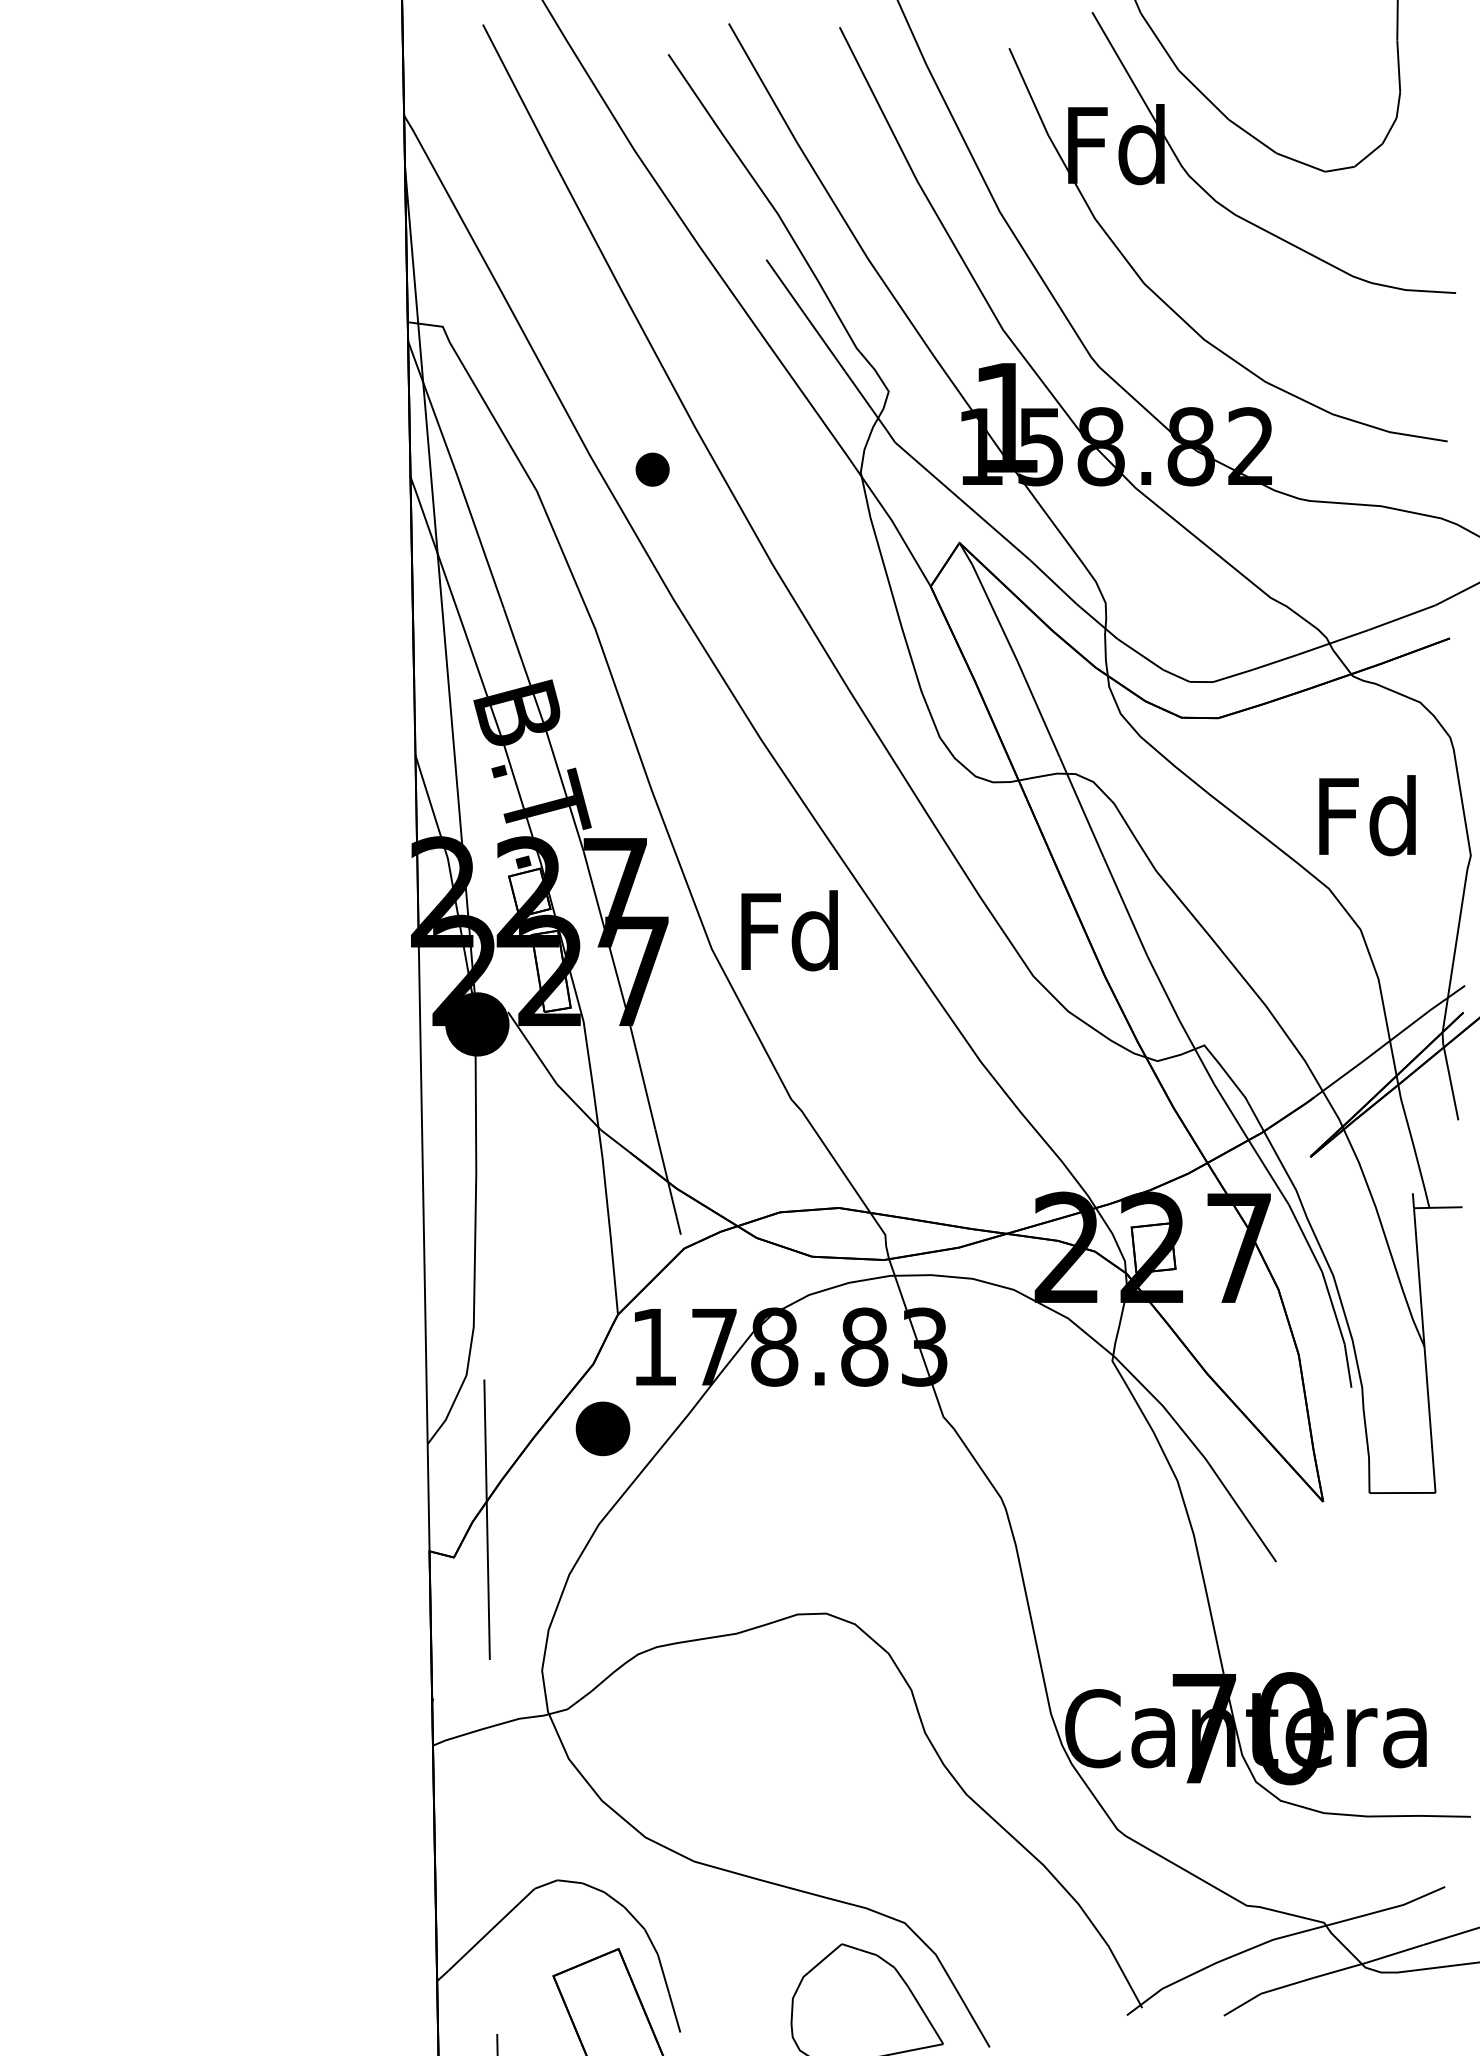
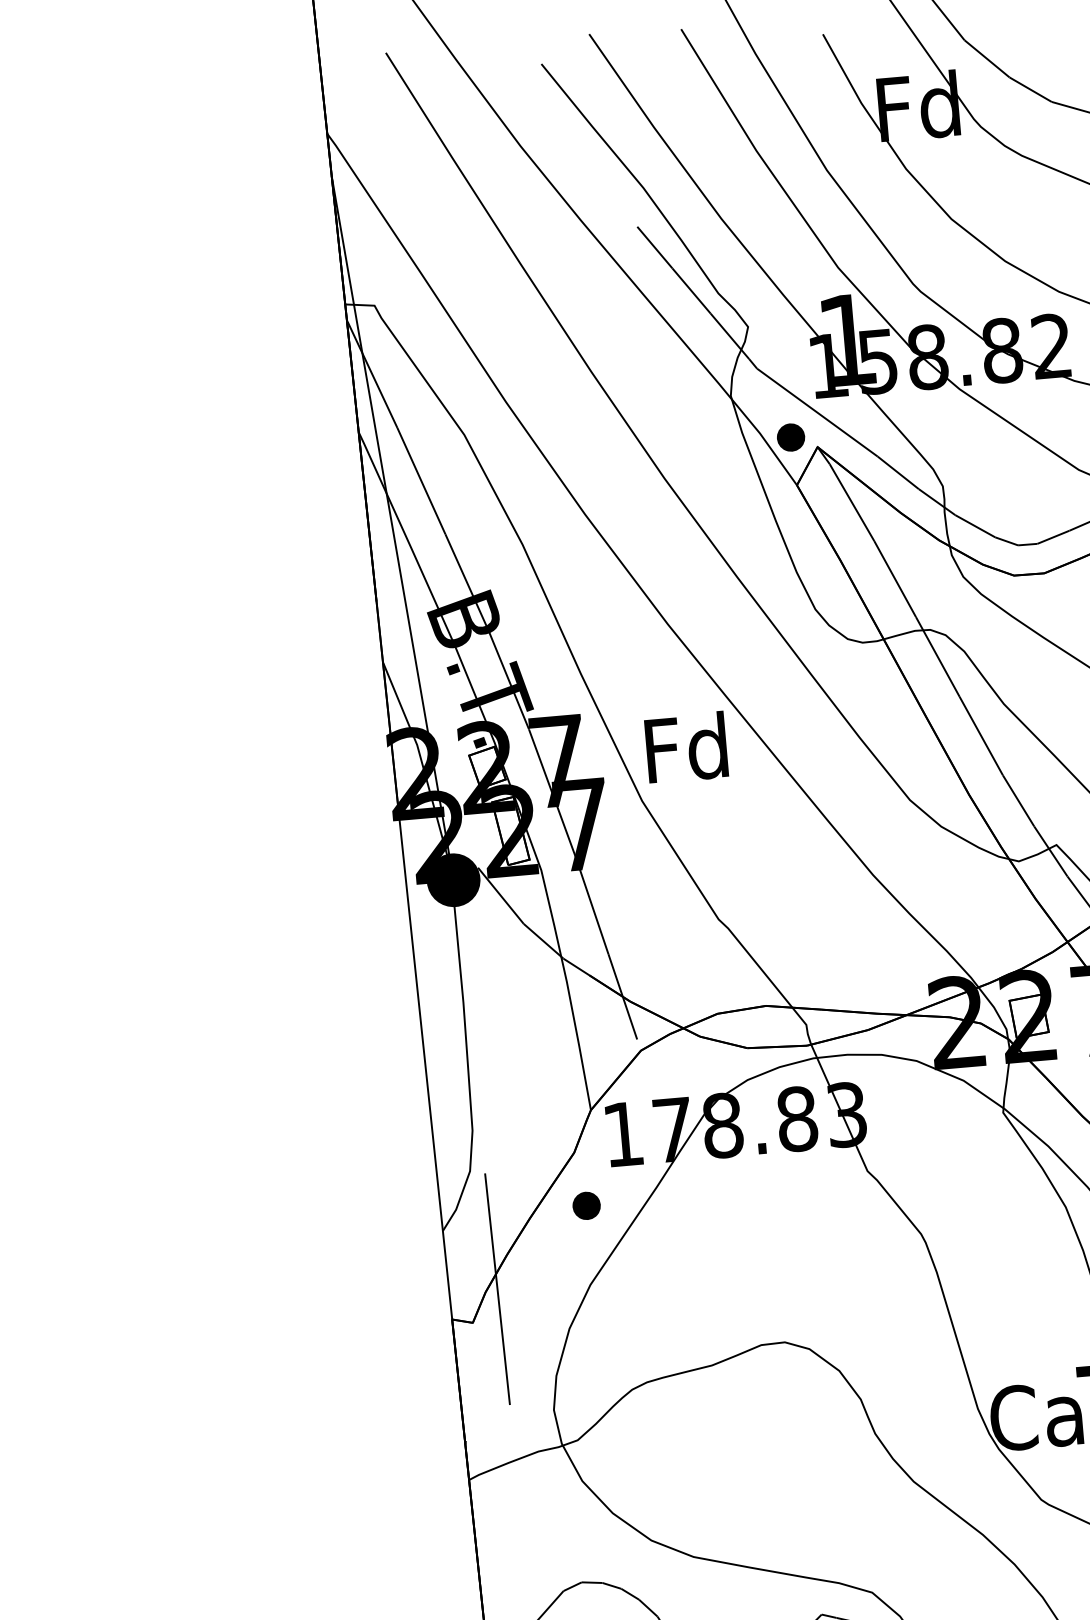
part: (652, 469) -> (790, 437), moved
text: (789, 930) -> (686, 747), moved
part: (602, 1429) -> (586, 1206), size x0.62

